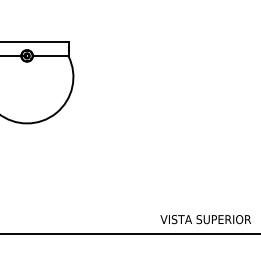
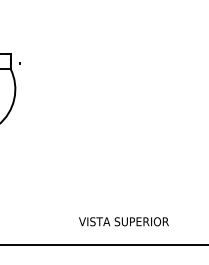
text: (205, 219) -> (123, 221), moved

